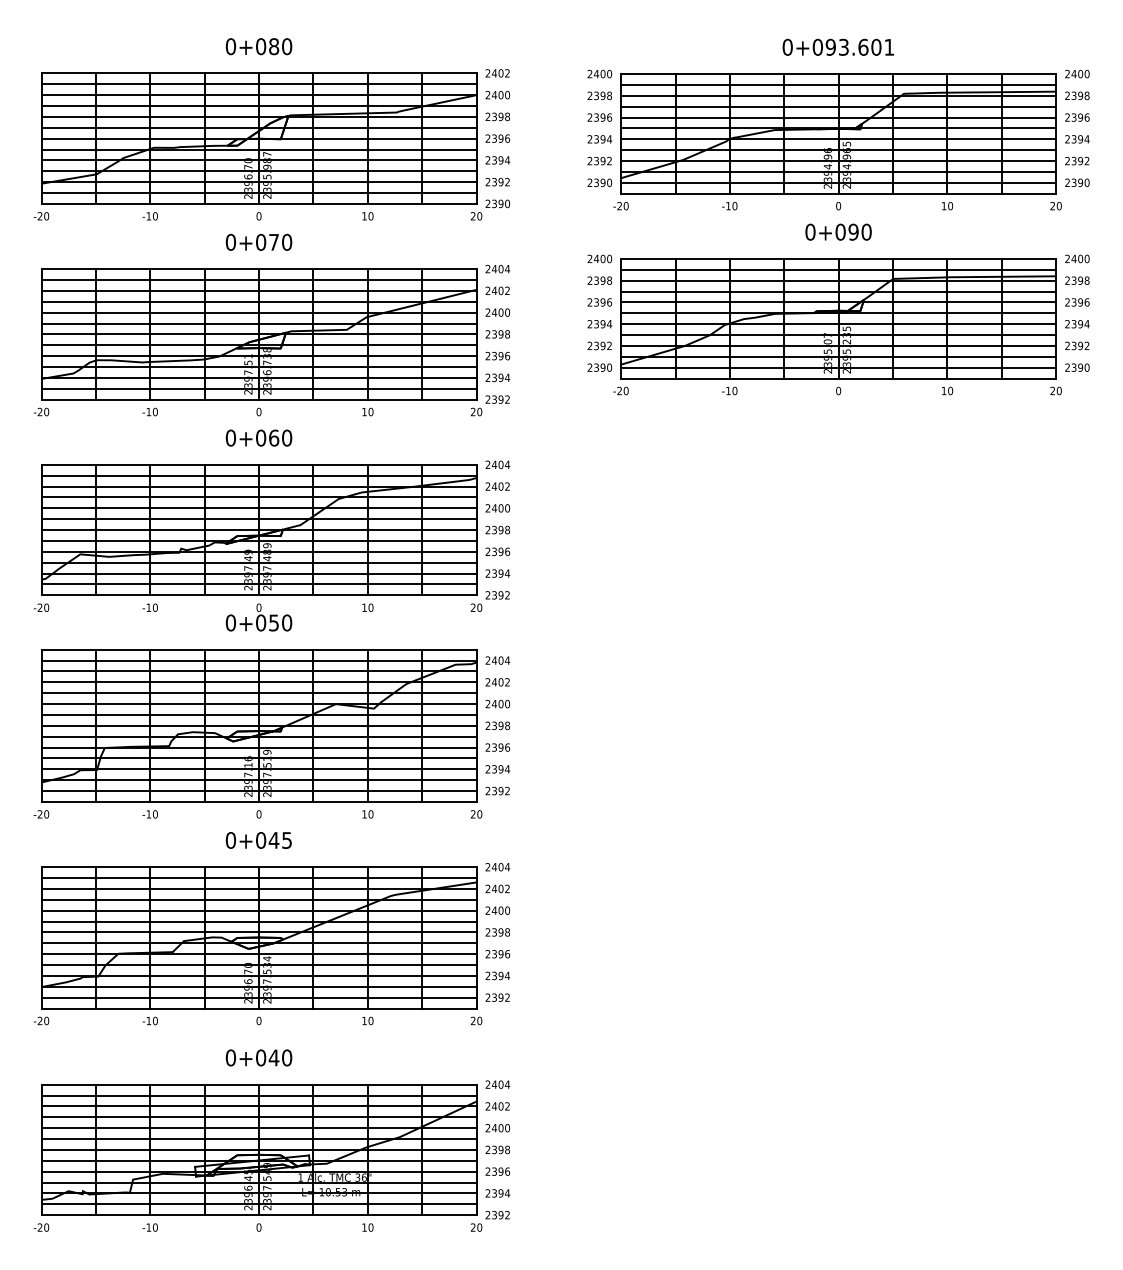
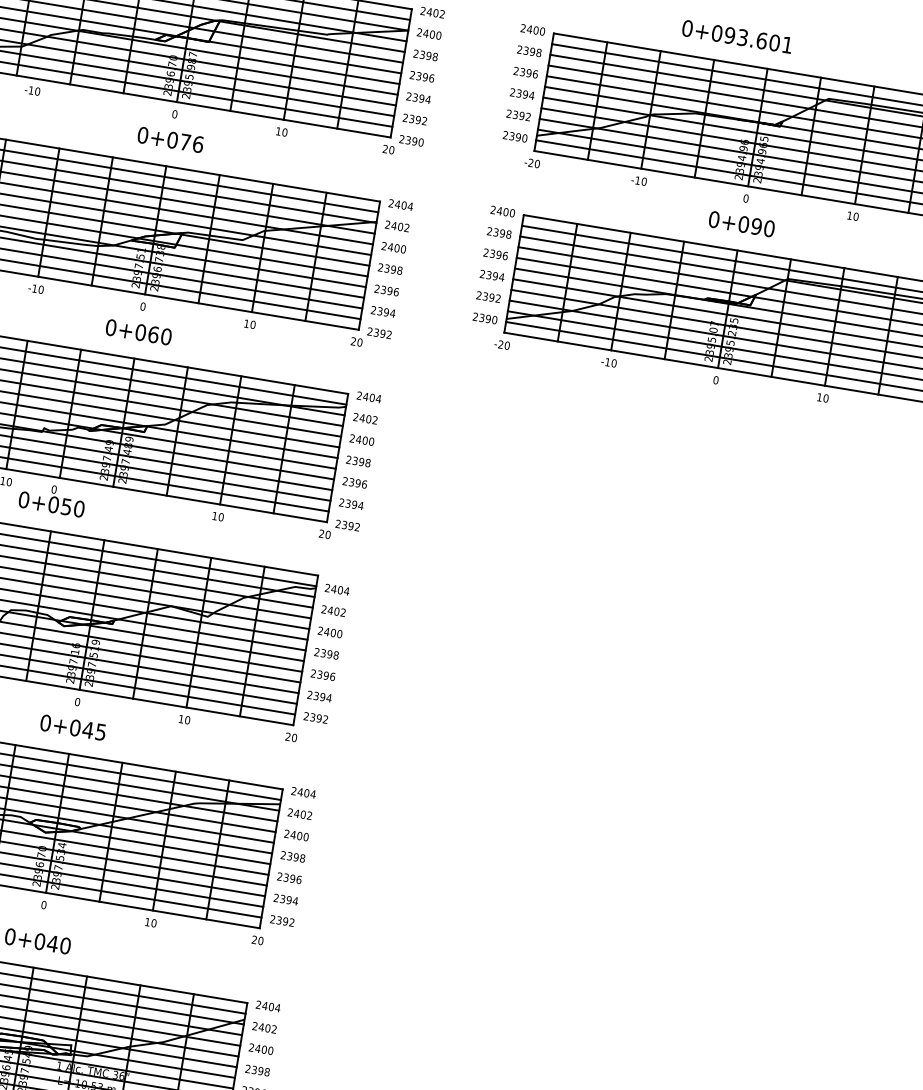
text: (837, 46) -> (736, 35), moved
text: (149, 216) -> (31, 90), moved
text: (287, 241) -> (198, 143), 0+070 -> 0+076
text: (258, 617) -> (52, 499), moved

